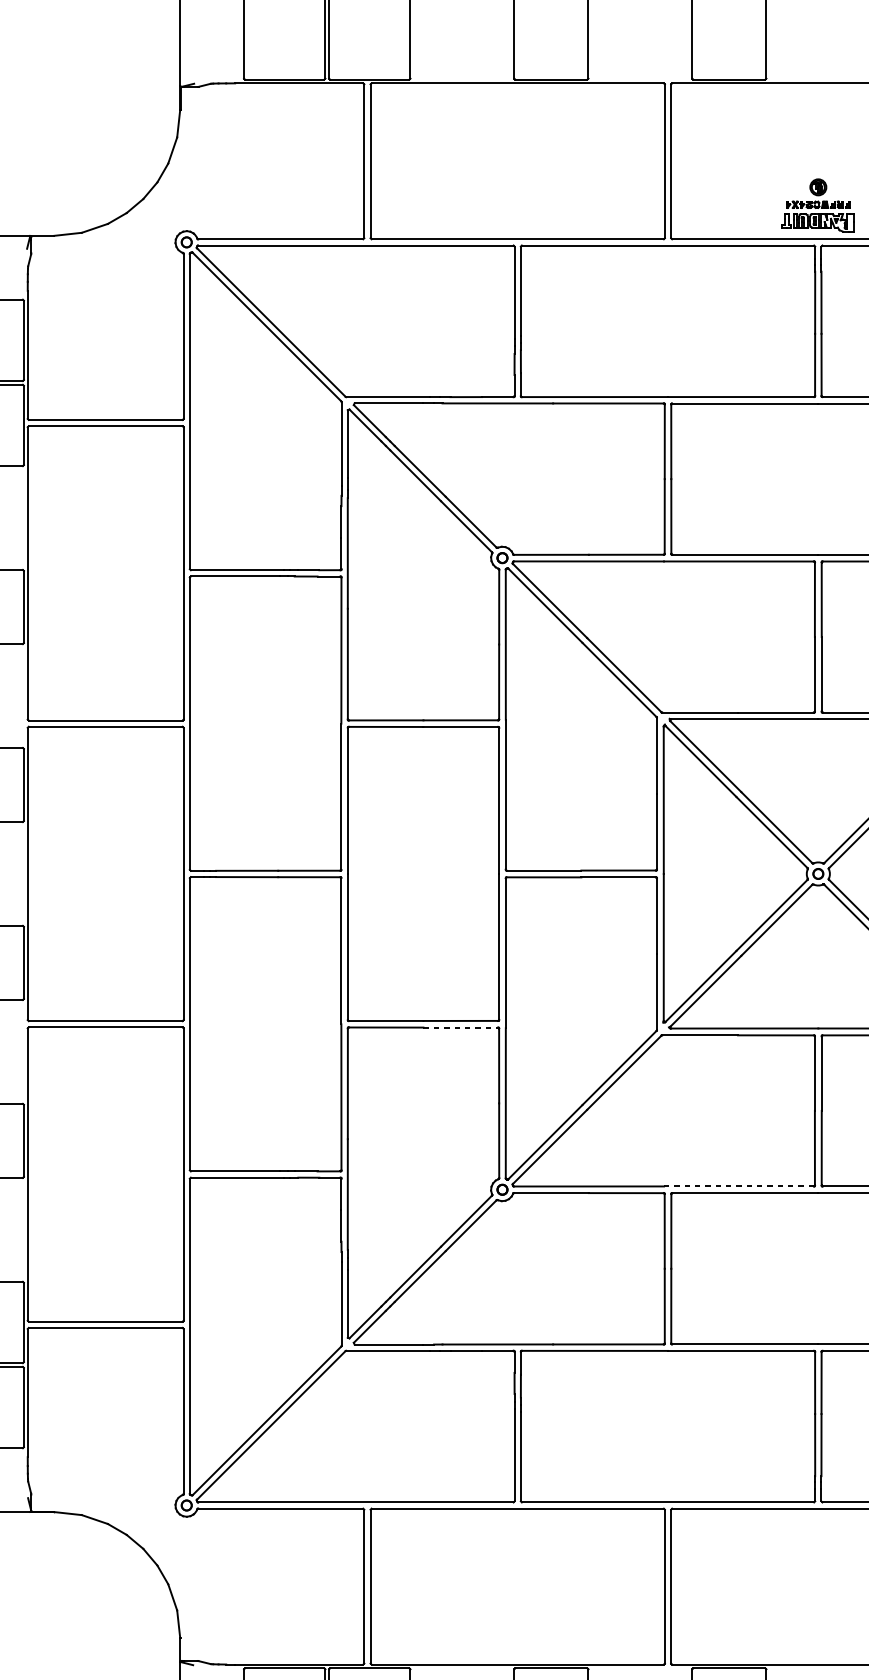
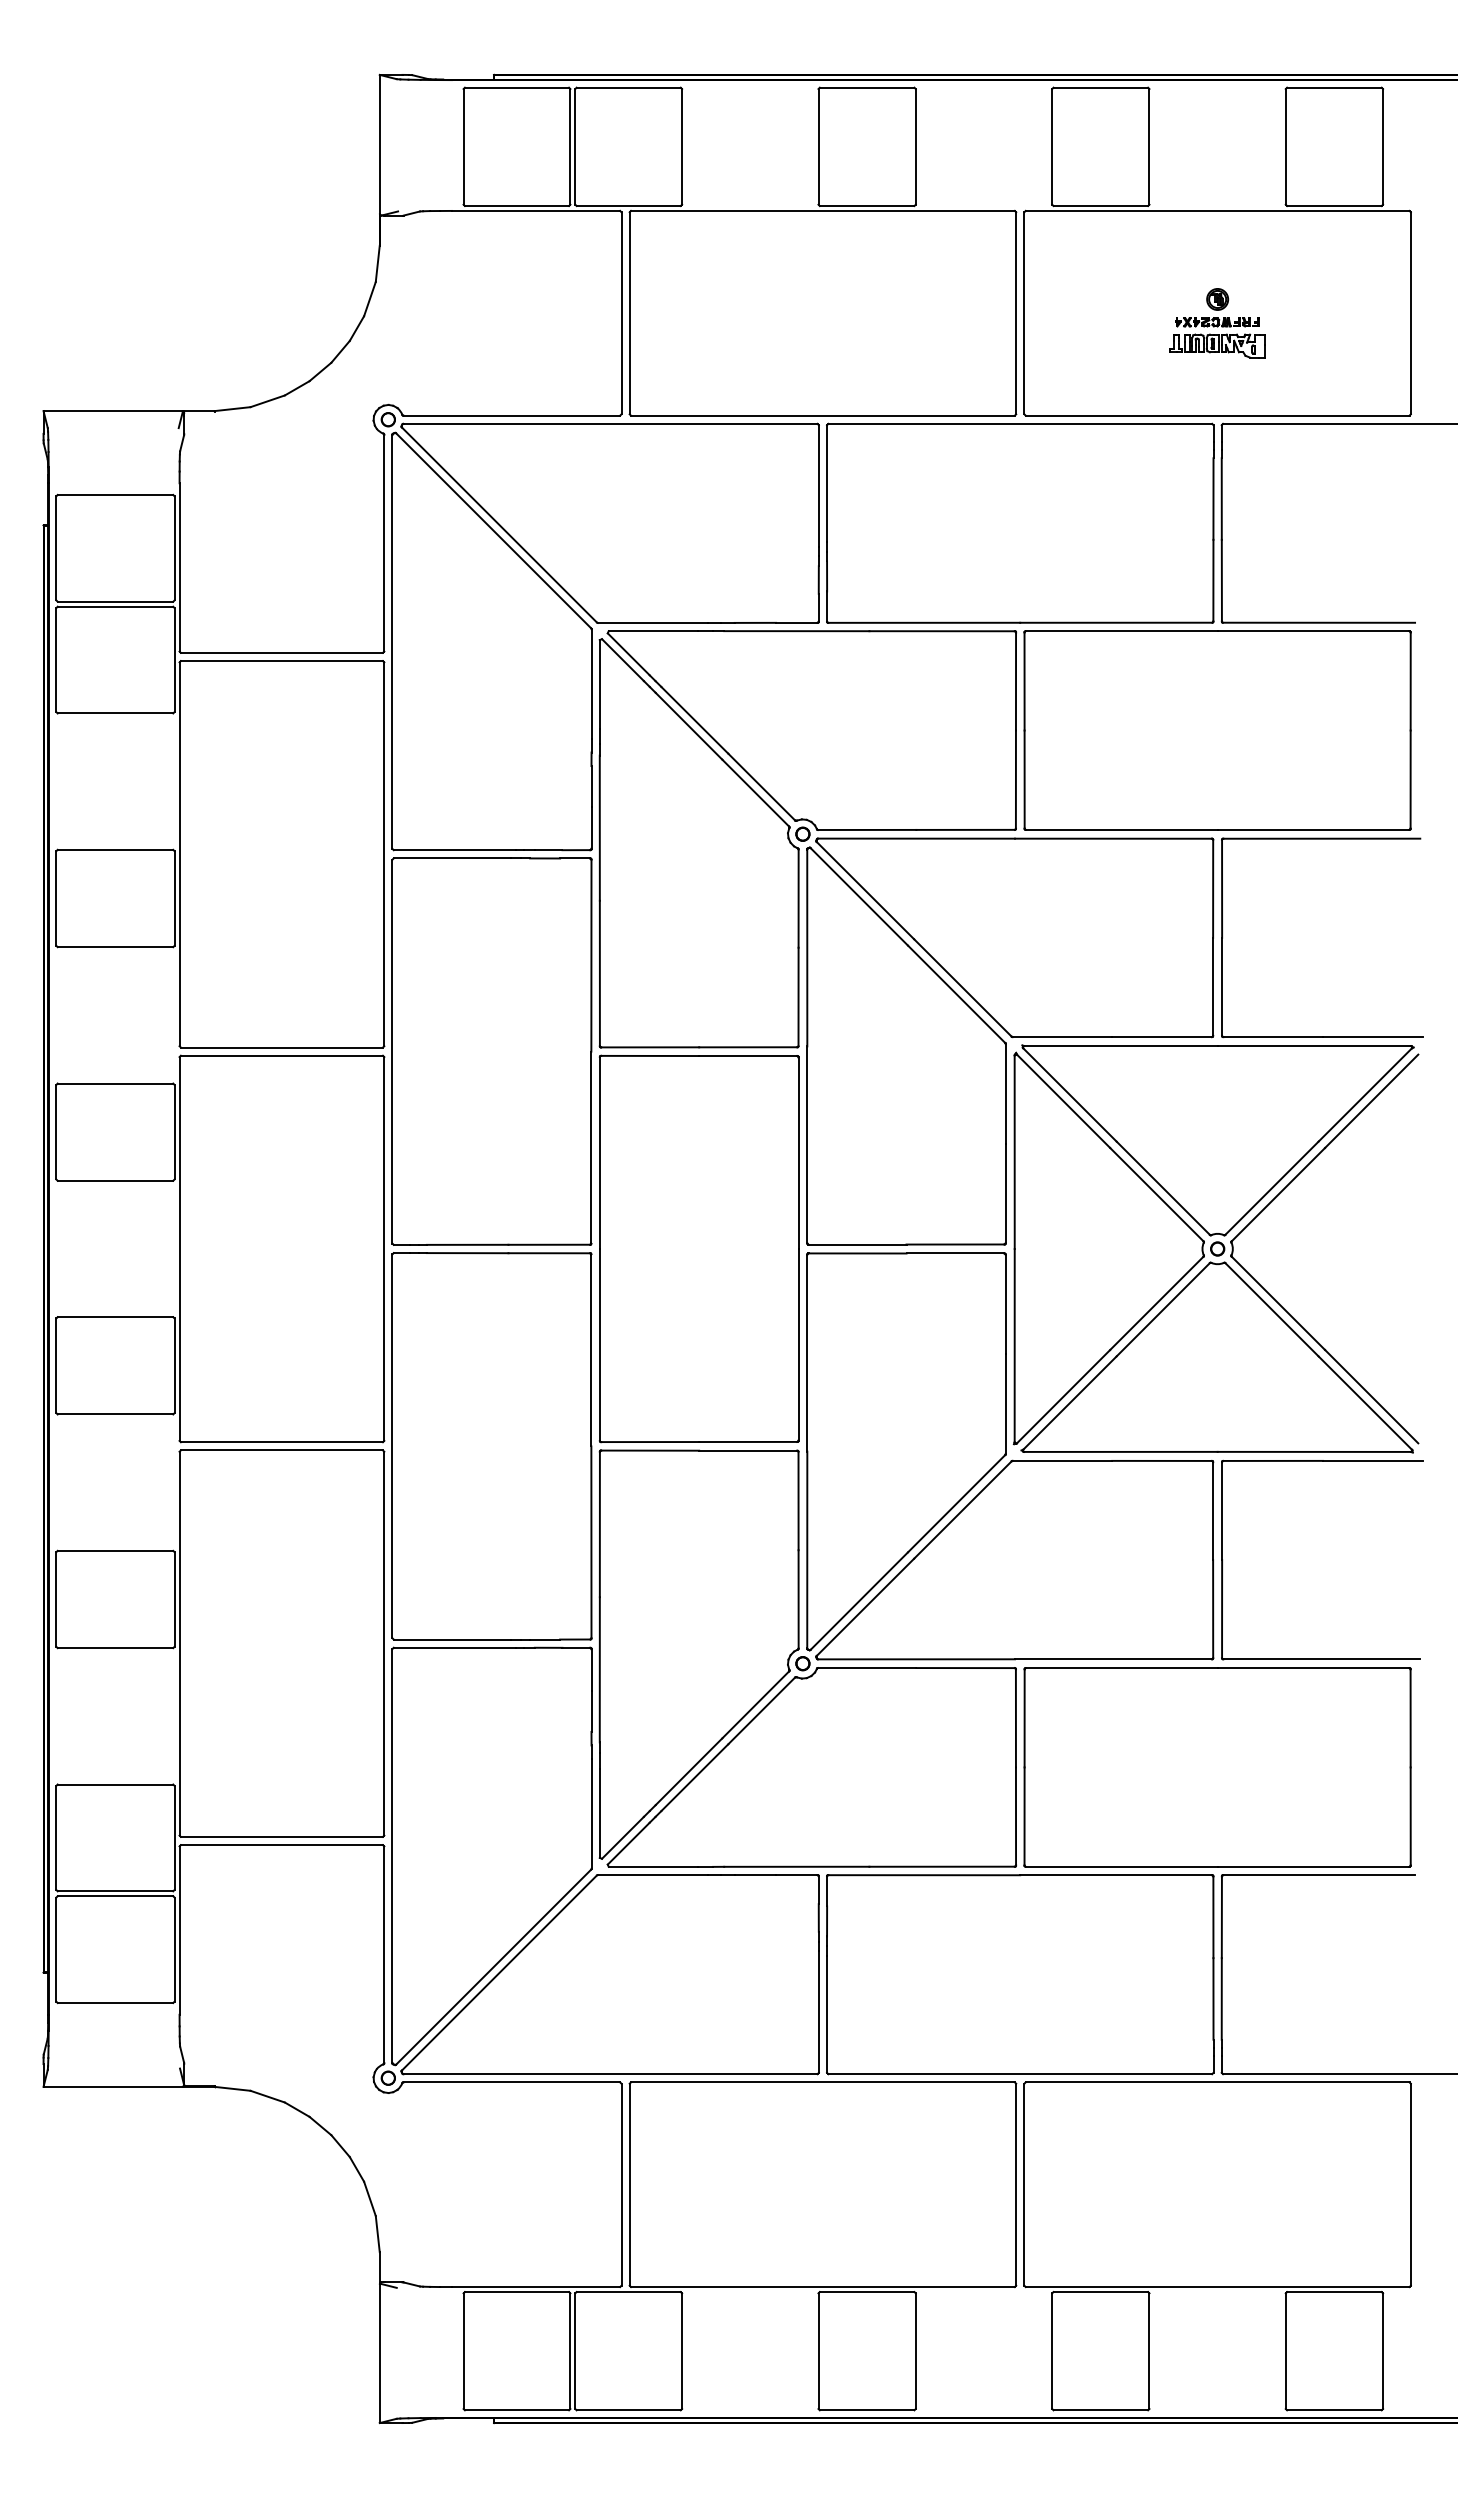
part: (818, 205) -> (1217, 323), moved
line: (461, 1027) -> (748, 1450), dashed -> solid
line: (738, 1186) -> (1112, 1659), dashed -> solid

